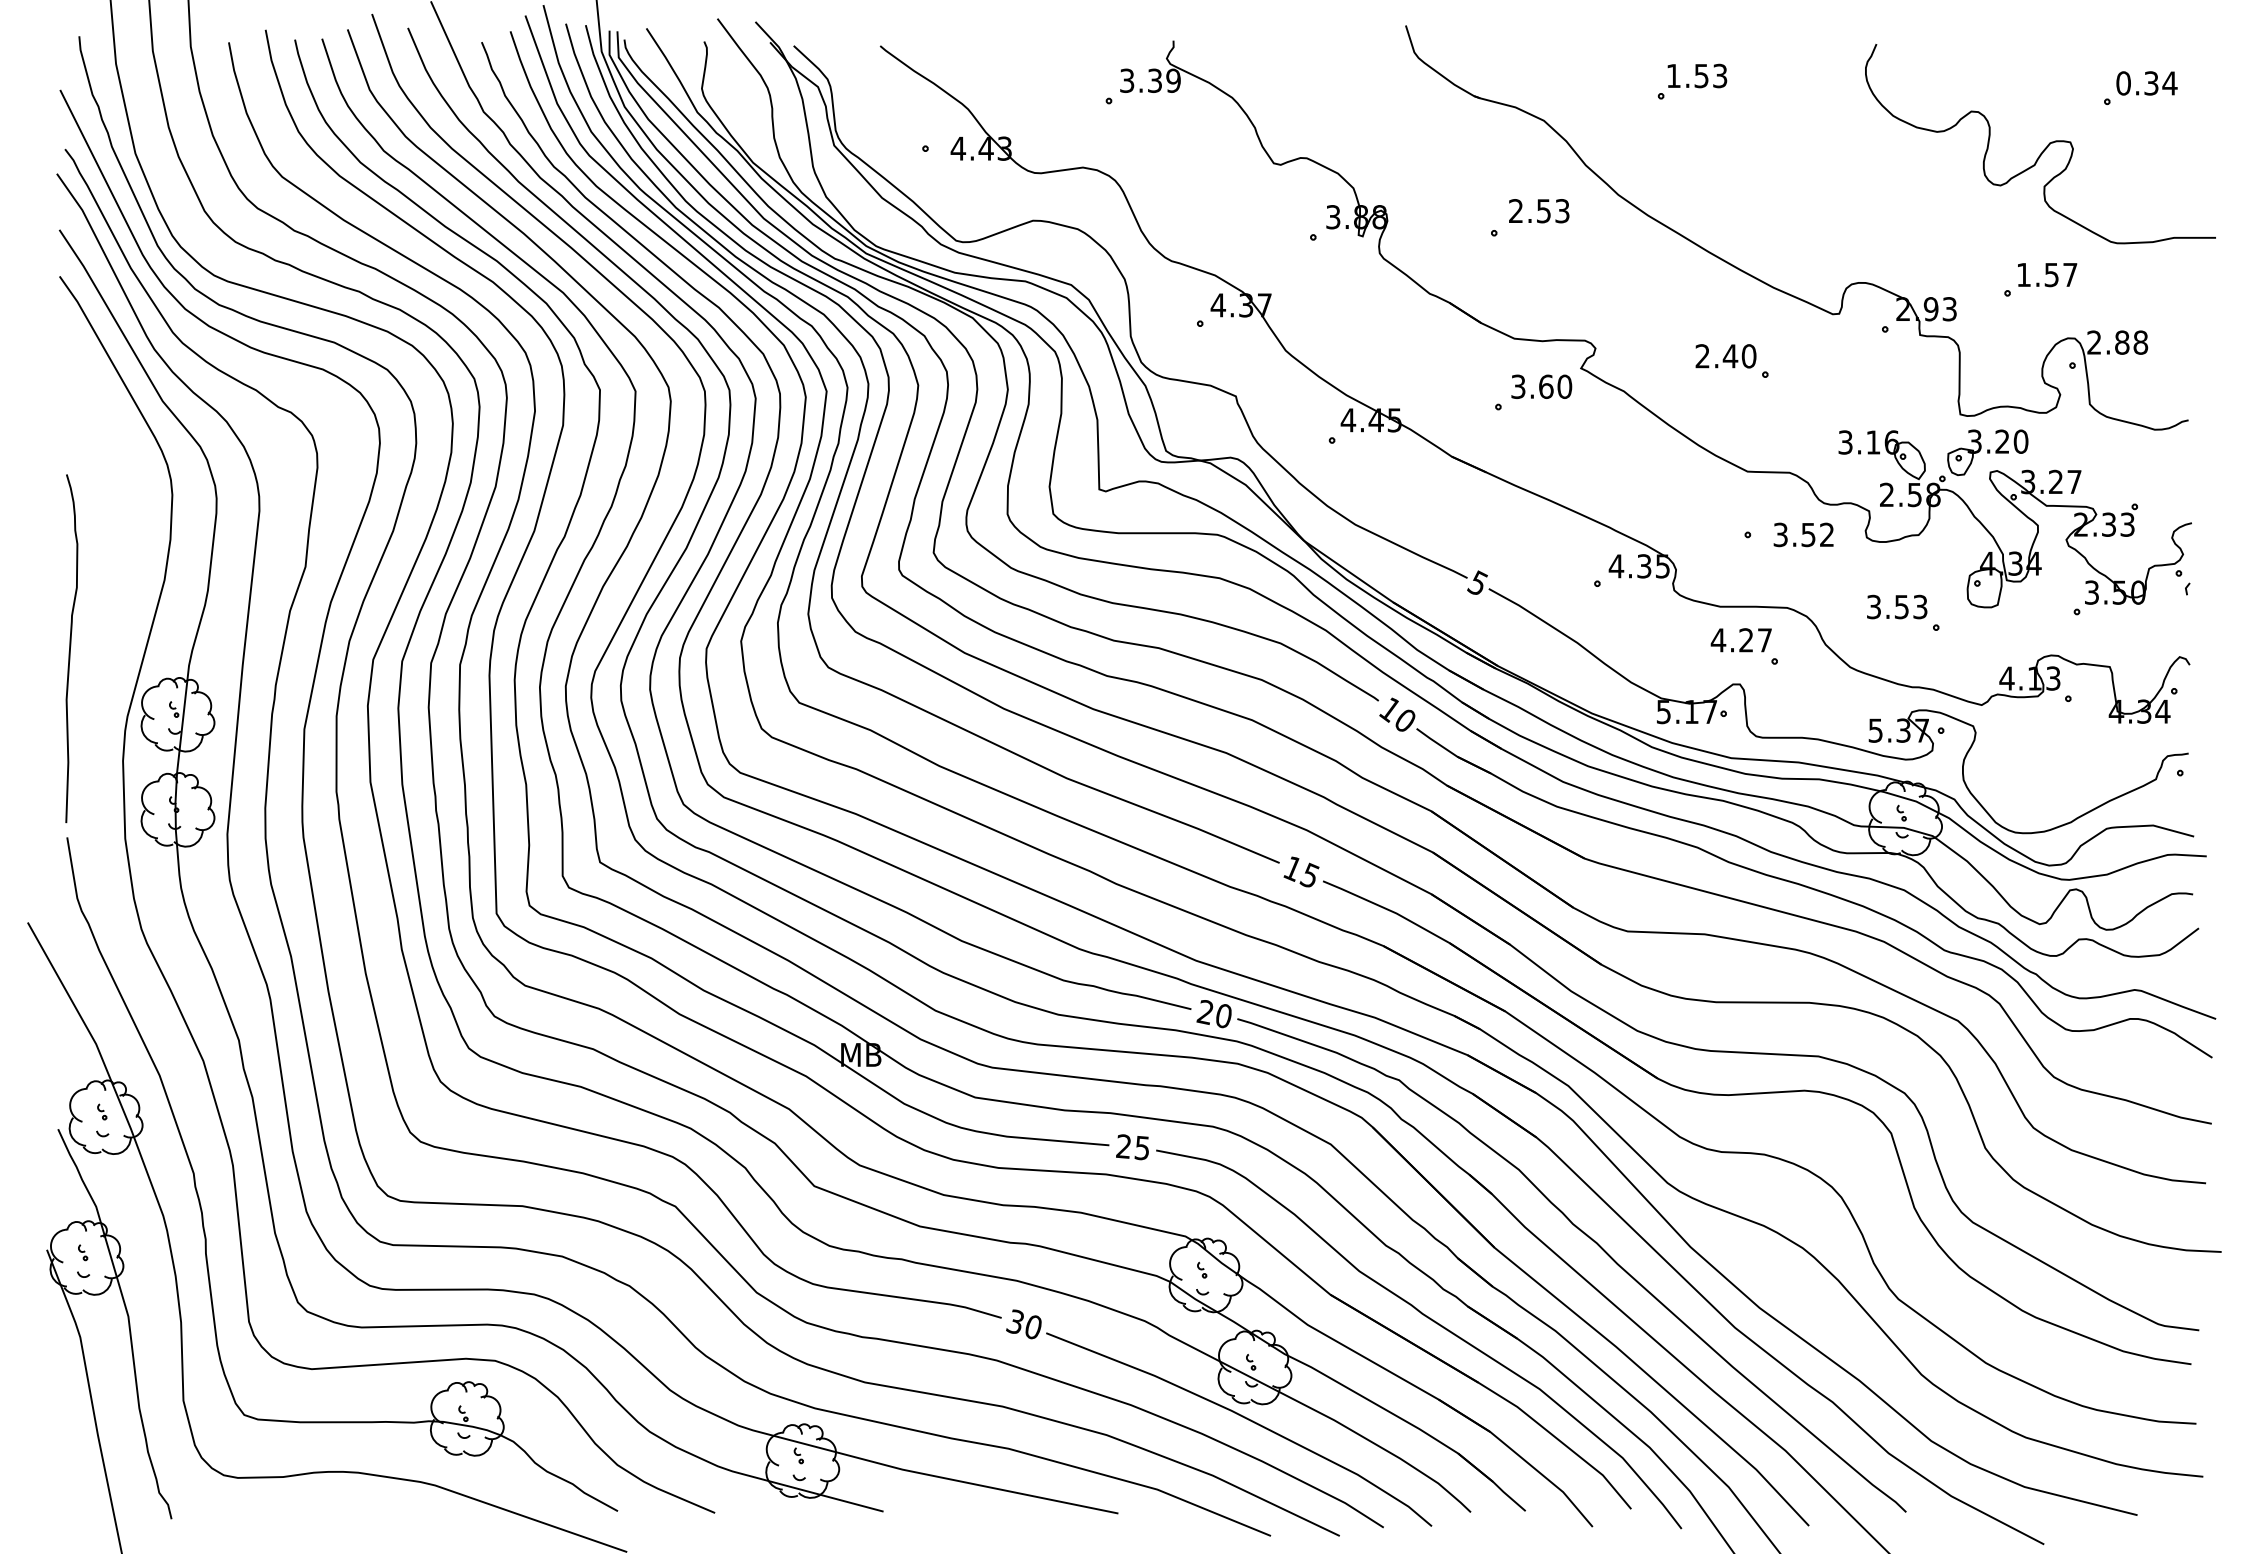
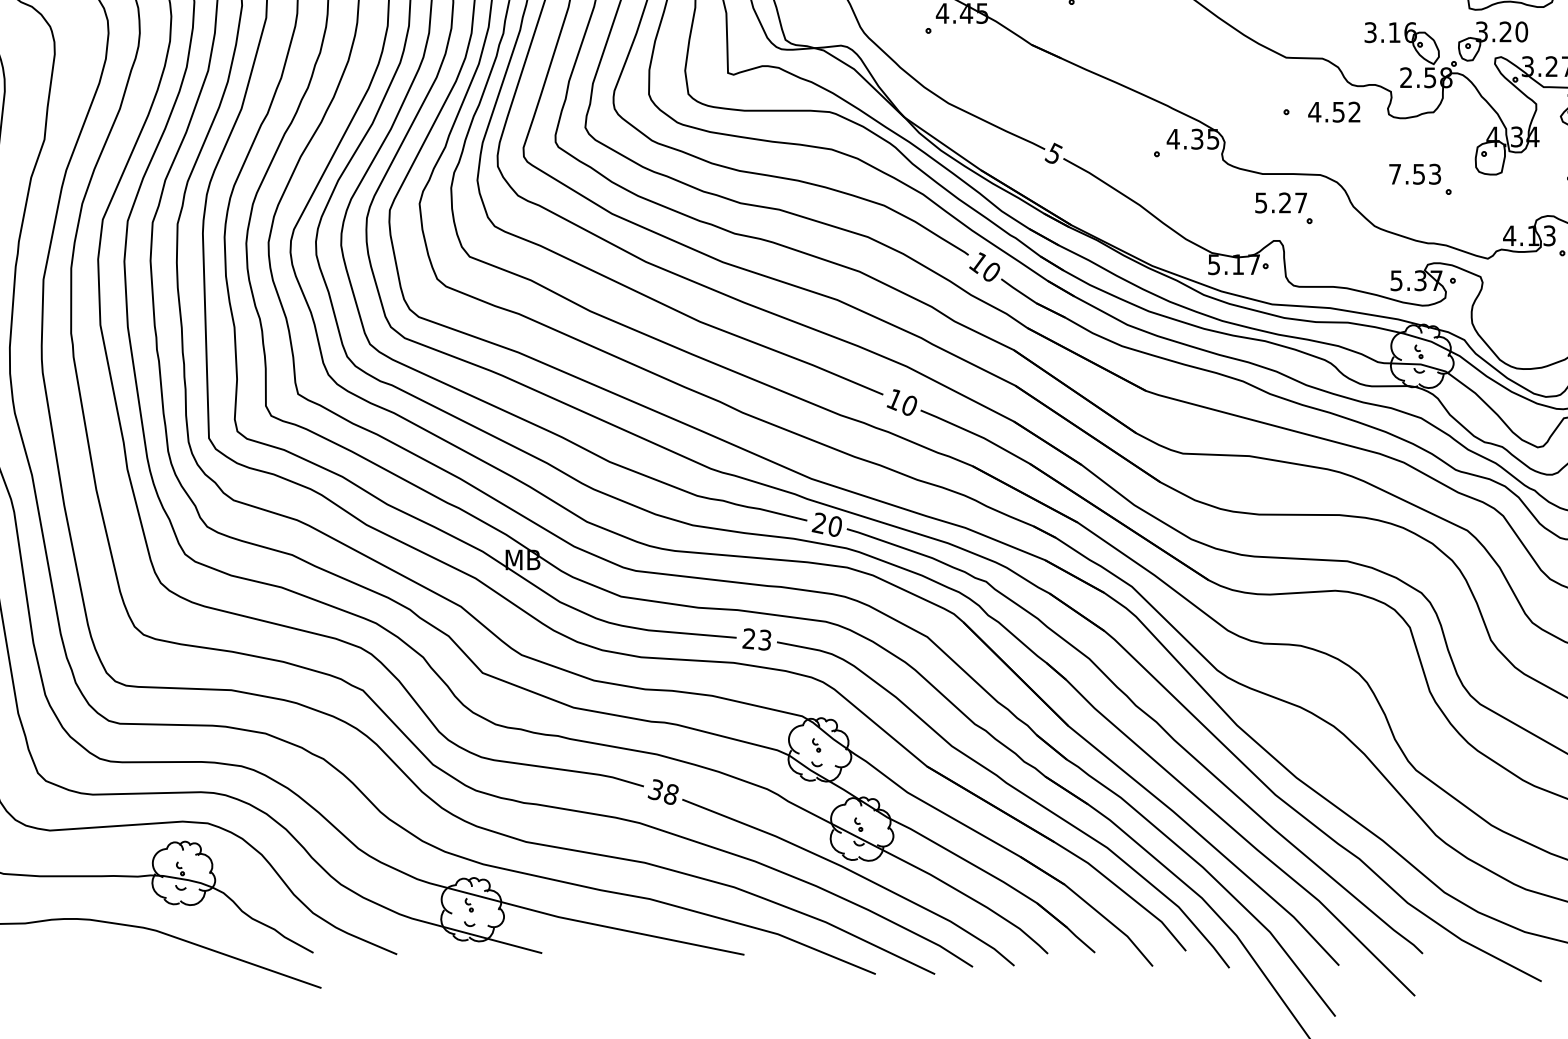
text: (1780, 534) -> (1314, 111), 3.52 -> 4.52
text: (1873, 606) -> (1394, 173), 3.53 -> 7.53
text: (1718, 640) -> (1261, 203), 4.27 -> 5.27
text: (1309, 874) -> (909, 404), 15 -> 10
text: (1142, 1147) -> (765, 639), 25 -> 23
text: (1033, 1327) -> (671, 794), 30 -> 38

